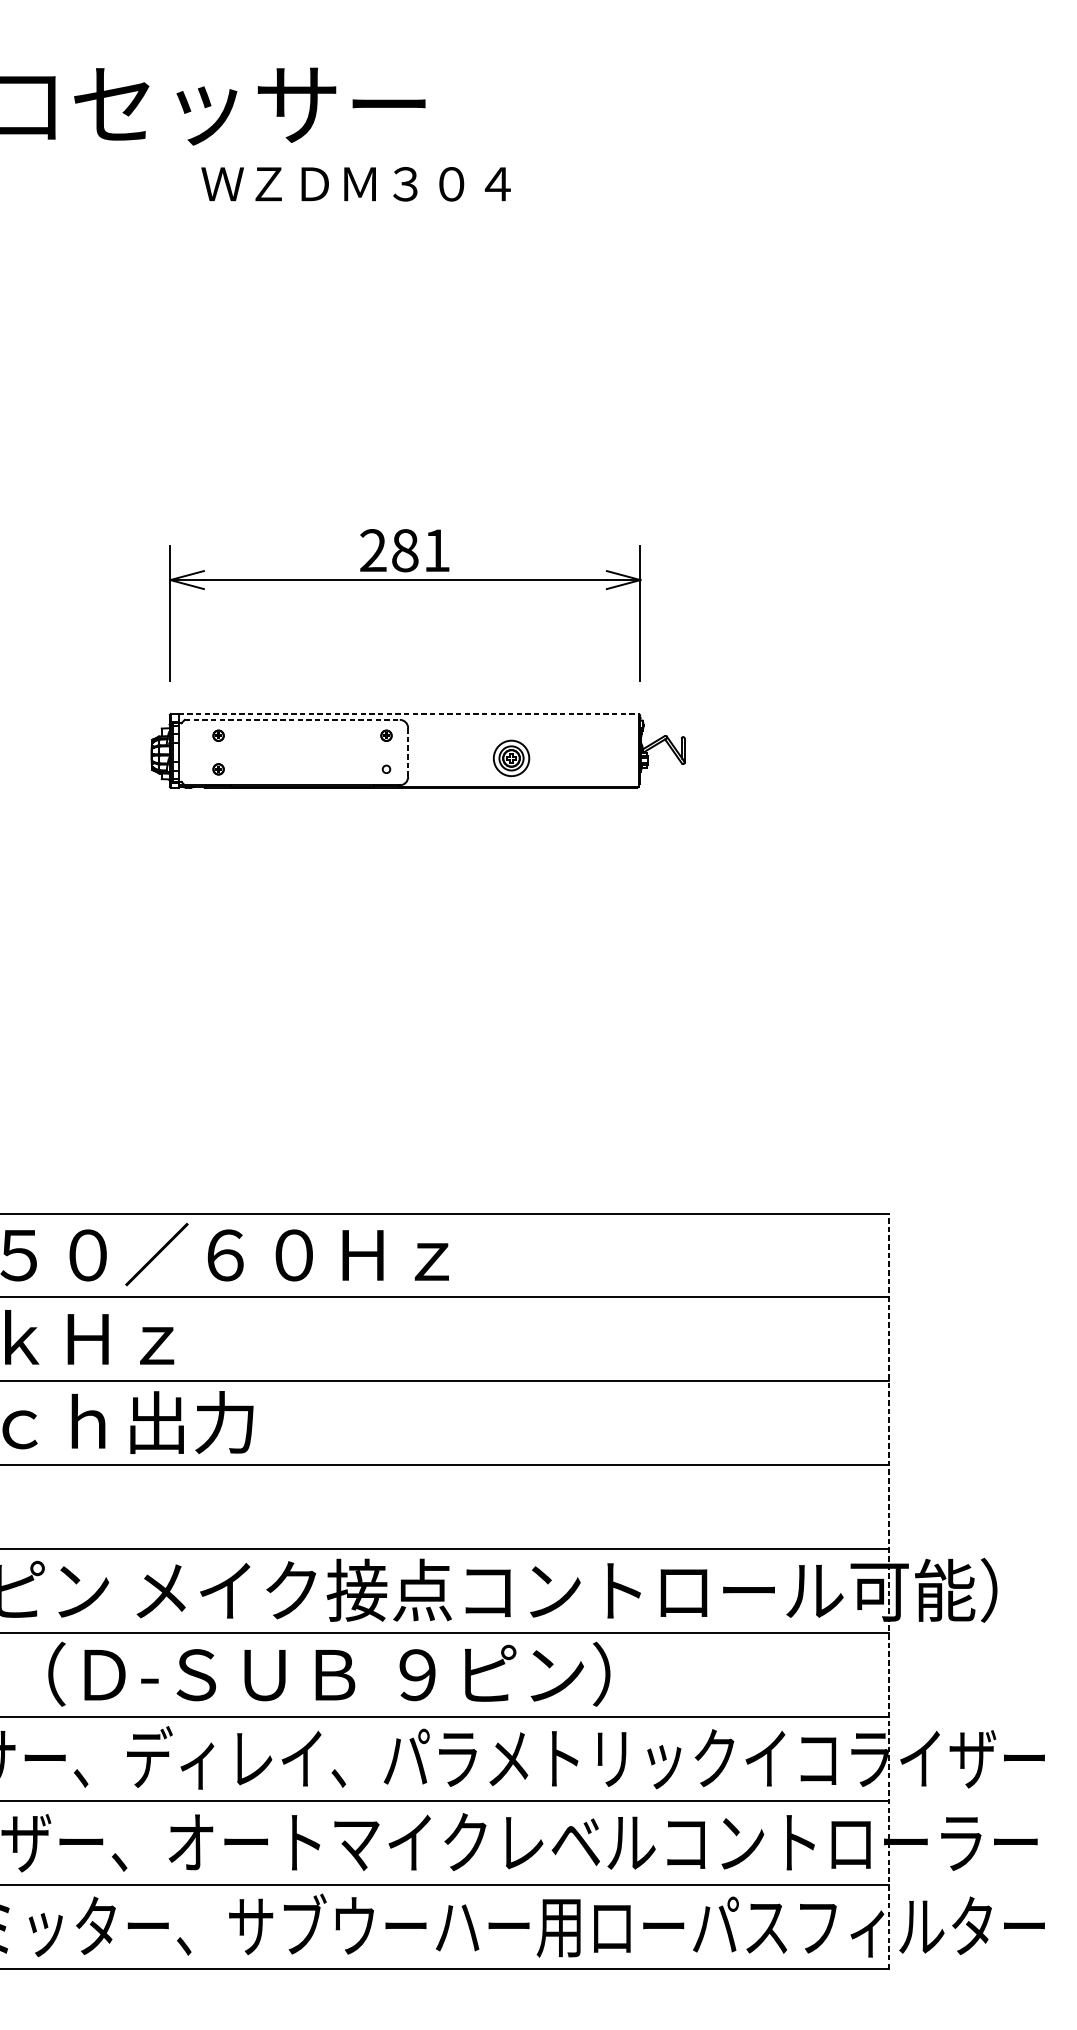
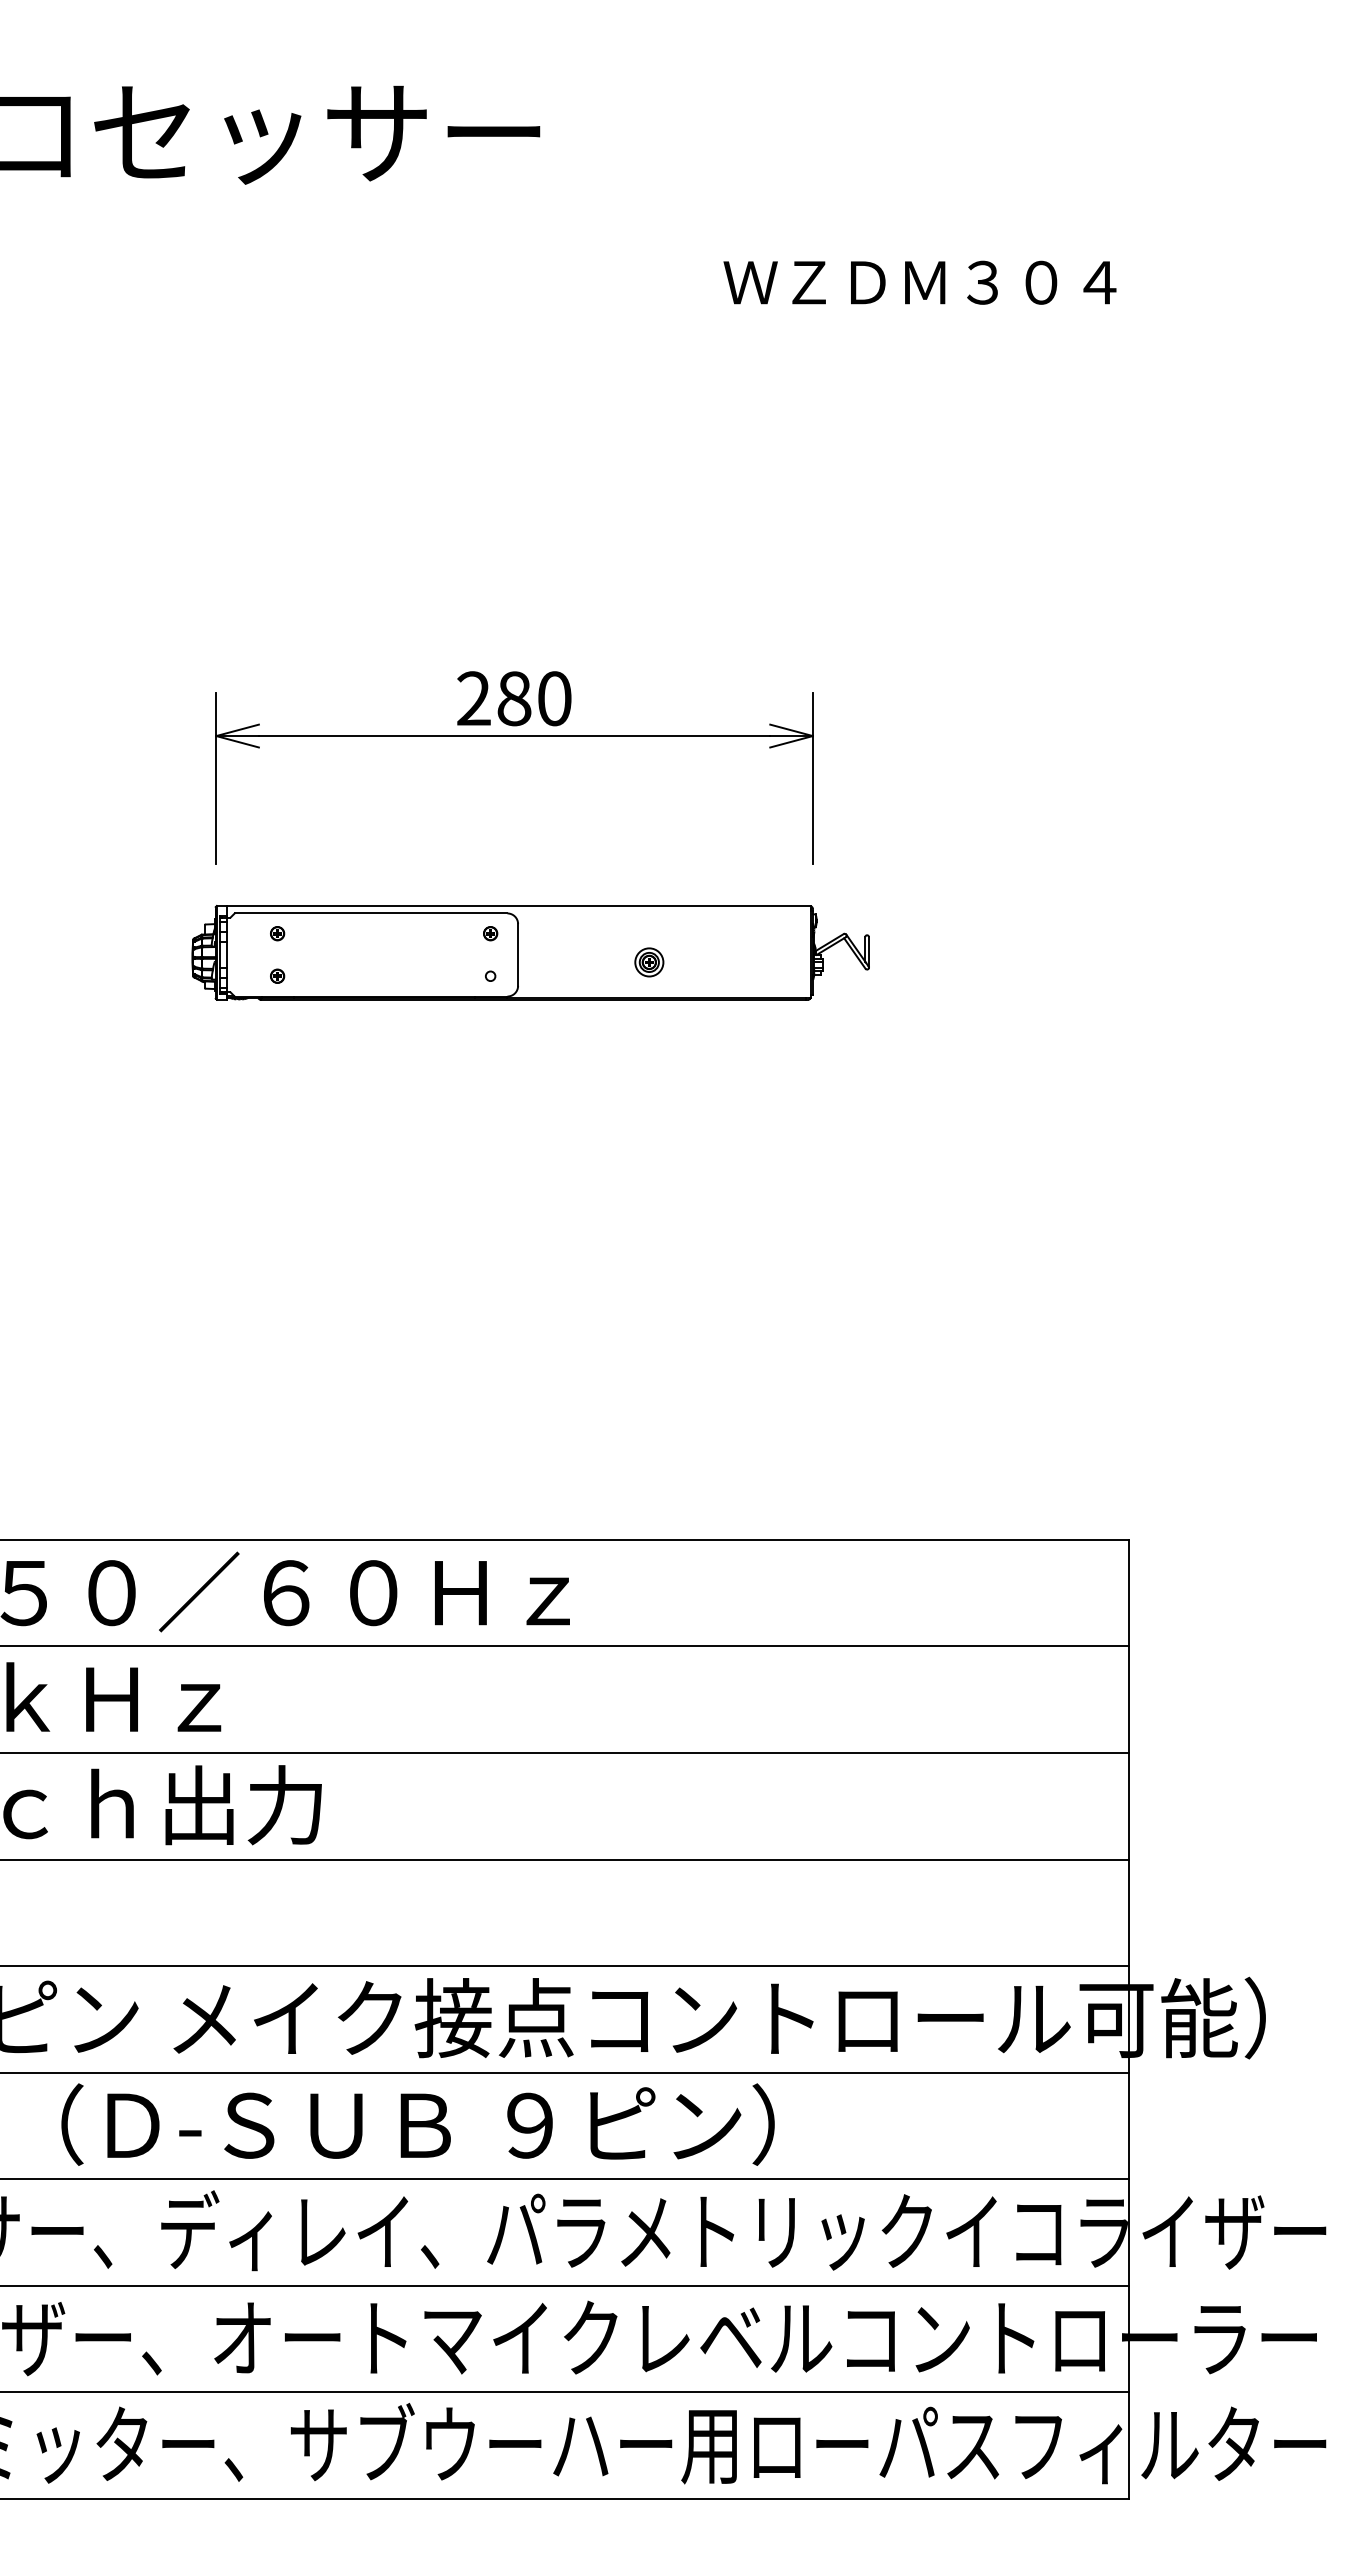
text: (355, 184) -> (919, 282), moved
text: (436, 550) -> (554, 698), 281 -> 280
line: (409, 714) -> (519, 906), dashed -> solid
line: (292, 719) -> (371, 913), dashed -> solid
line: (408, 752) -> (518, 954), dashed -> solid
part: (511, 758) -> (649, 962), size x0.62
line: (889, 1590) -> (1128, 2018), dashed -> solid

